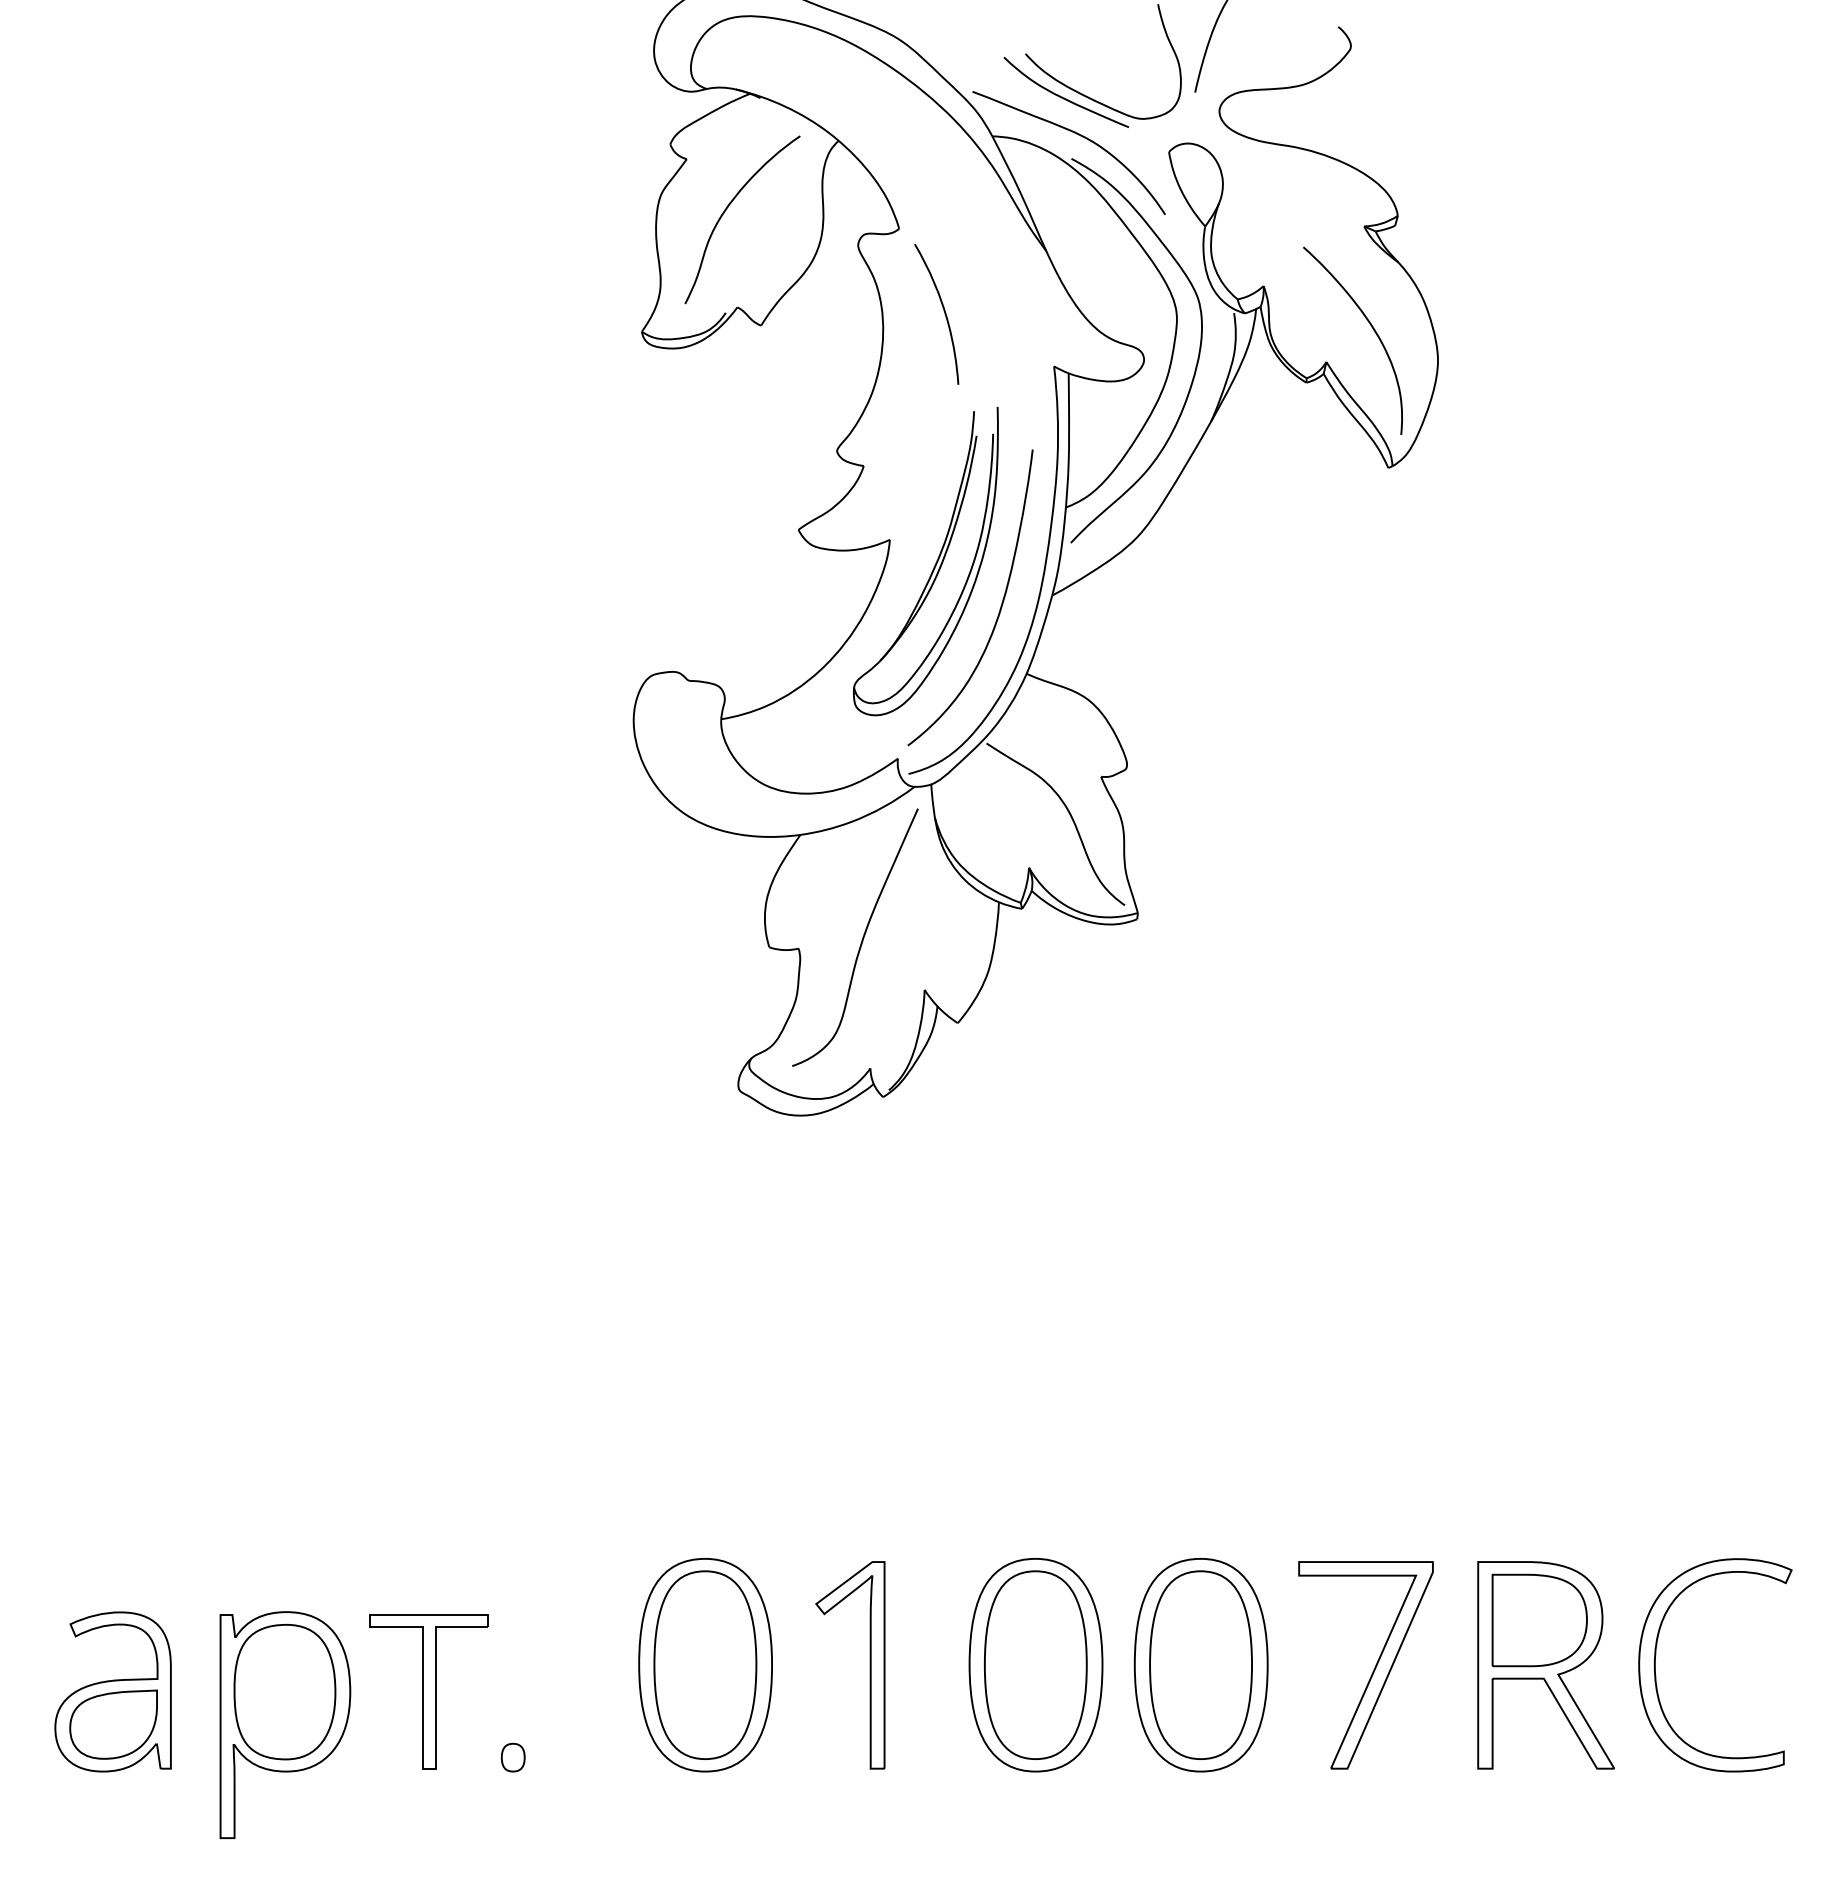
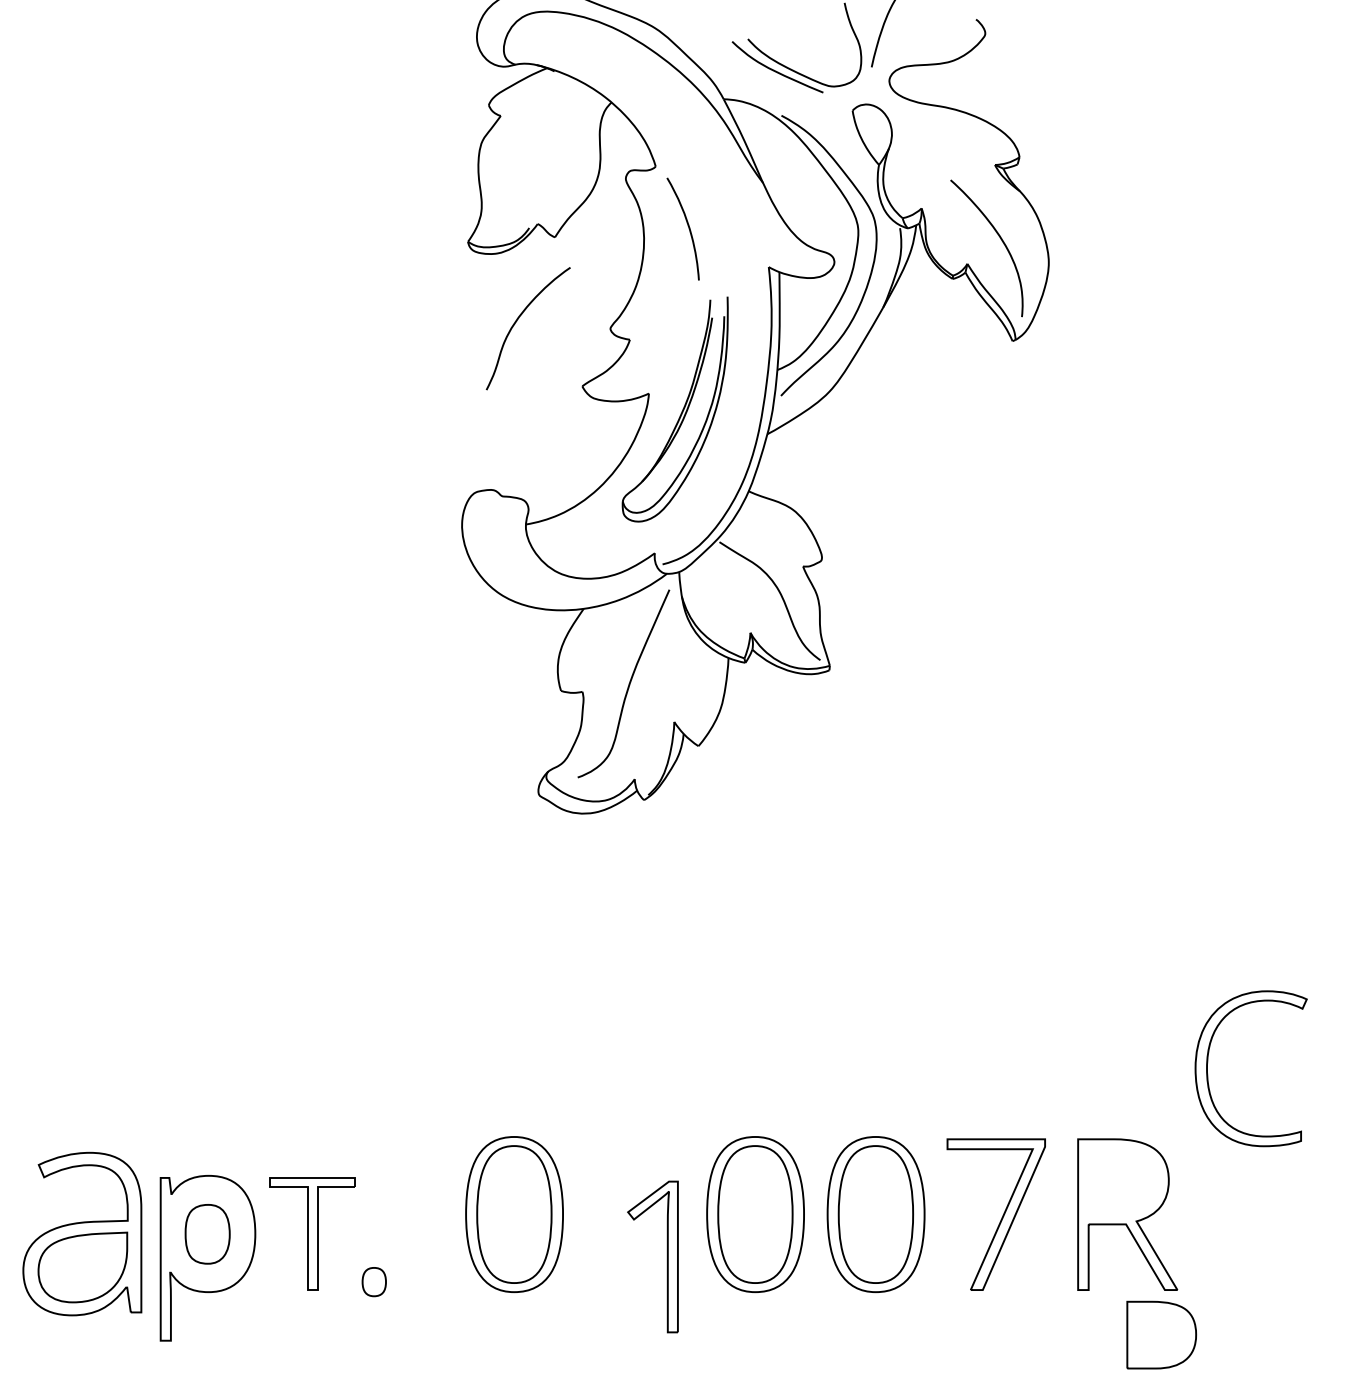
curve: (1078, 135) -> (786, 98), removed
curve: (726, 210) -> (516, 321), moved
curve: (1000, 605) -> (729, 441), removed
part: (1539, 1620) -> (1161, 1335), moved
part: (1656, 1655) -> (1208, 1061), moved
part: (869, 1665) -> (666, 1257), moved
part: (112, 1691) -> (81, 1233), size x1.4
part: (284, 1692) -> (207, 1234), size x0.6
part: (512, 1757) -> (373, 1281), size x1.4

